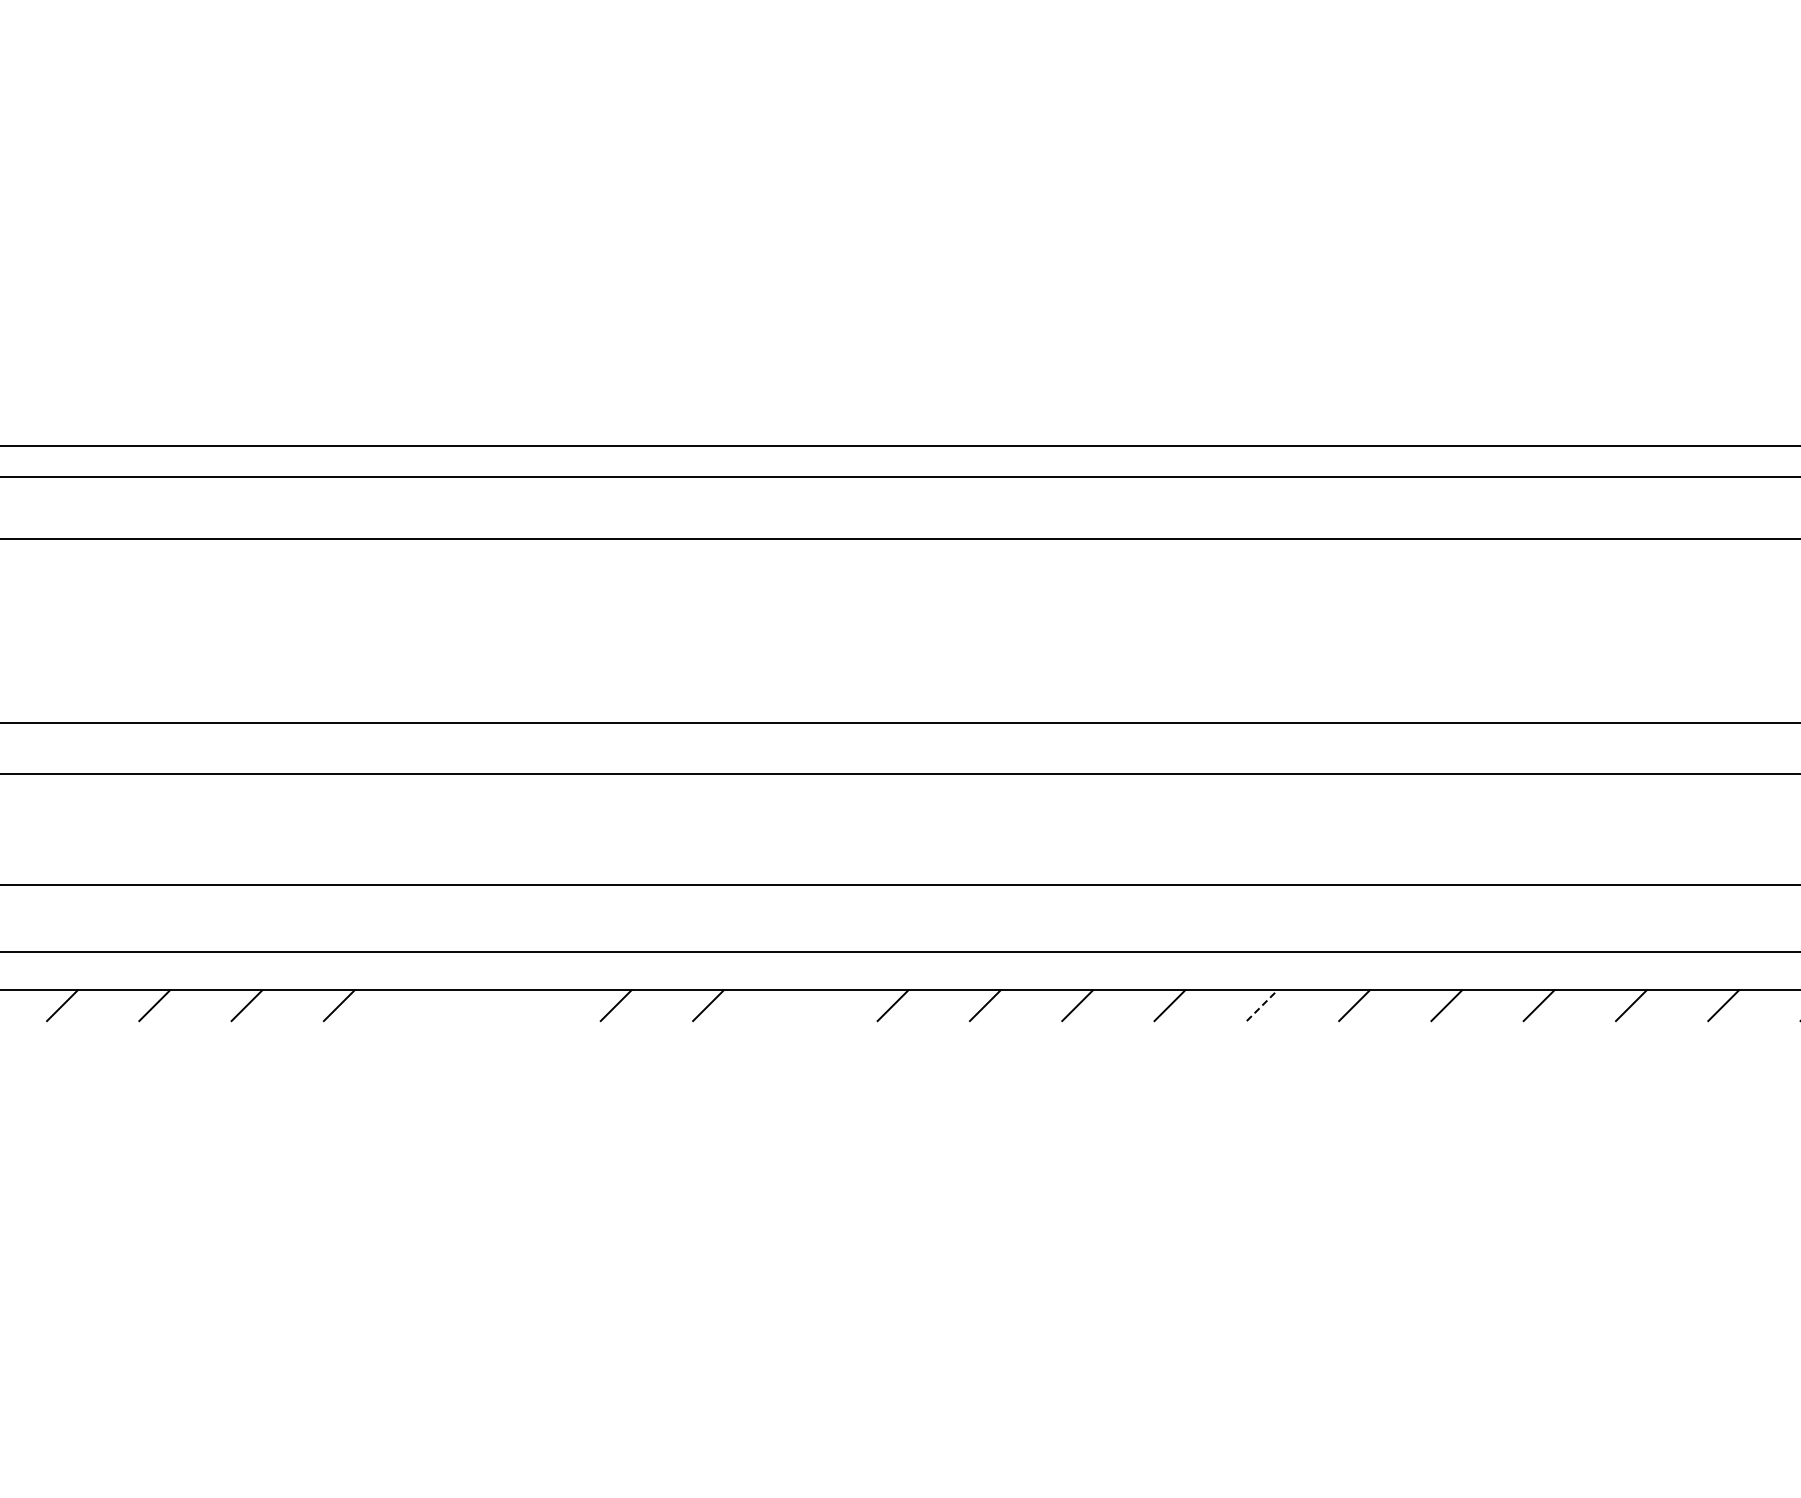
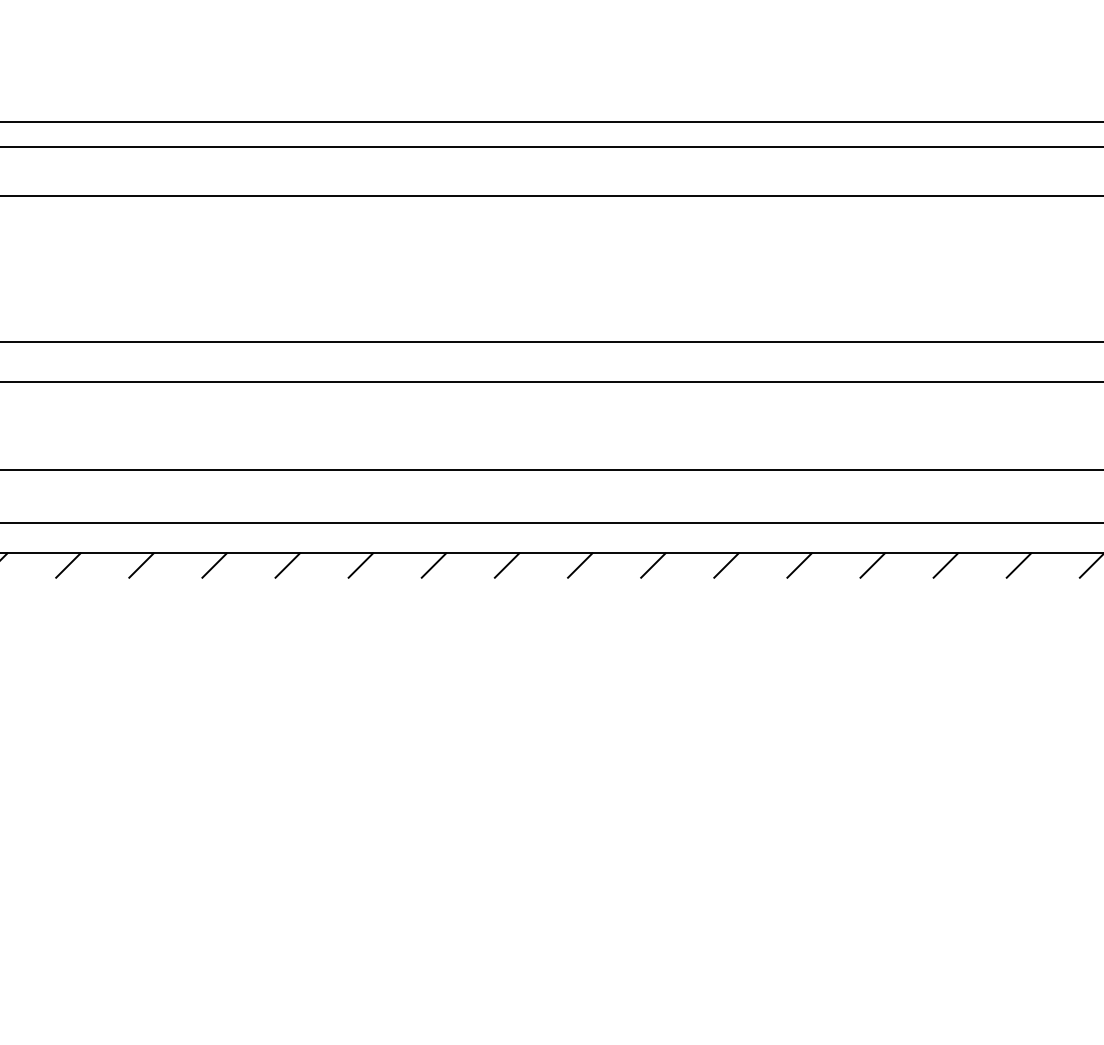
line: (431, 1005) -> (141, 565), added
line: (523, 1005) -> (214, 565), added
line: (800, 1005) -> (433, 565), added
line: (1262, 1005) -> (799, 565), dashed -> solid

